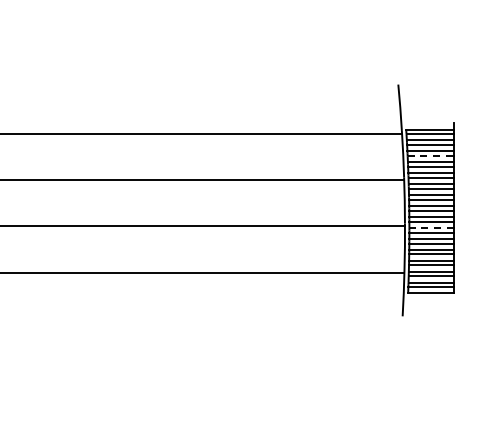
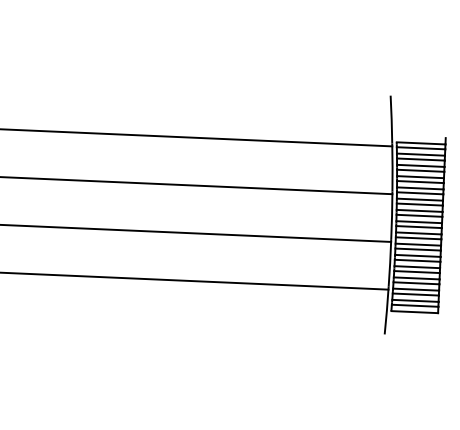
line: (430, 156) -> (420, 171), dashed -> solid
line: (430, 227) -> (417, 244), dashed -> solid

